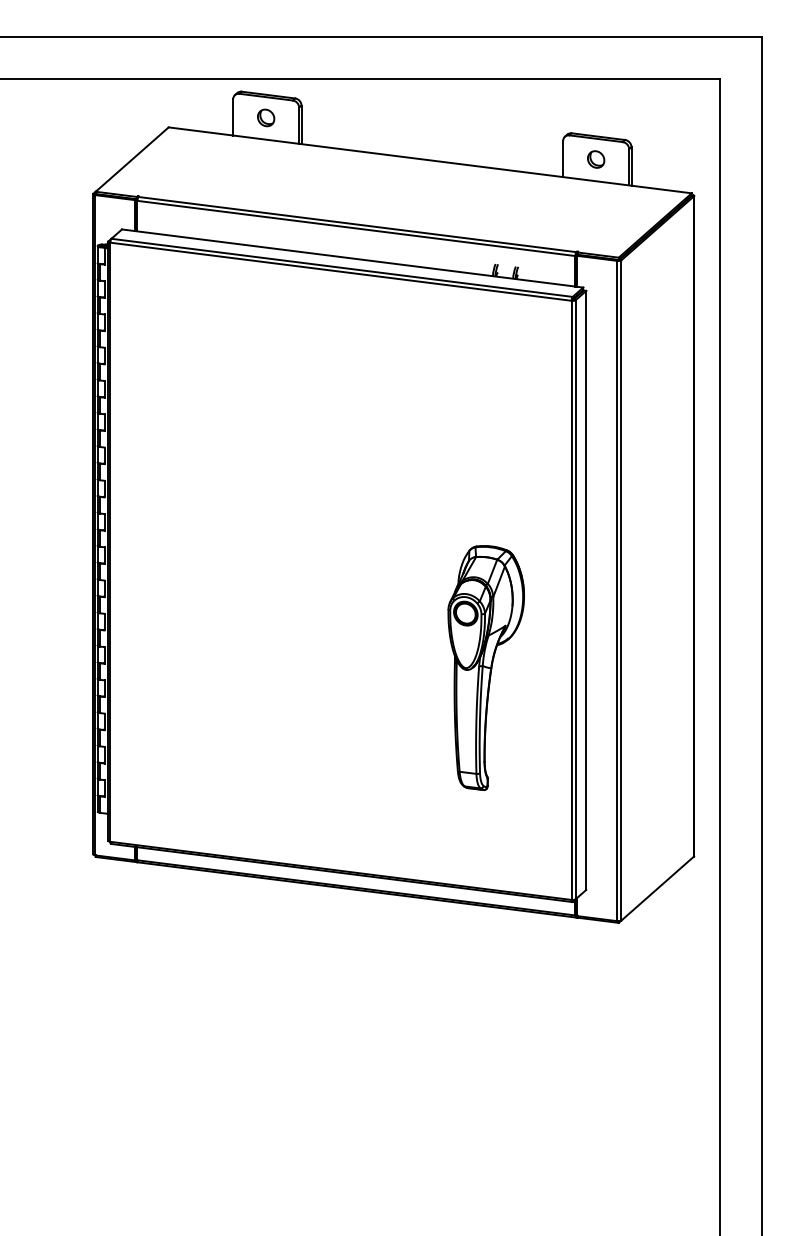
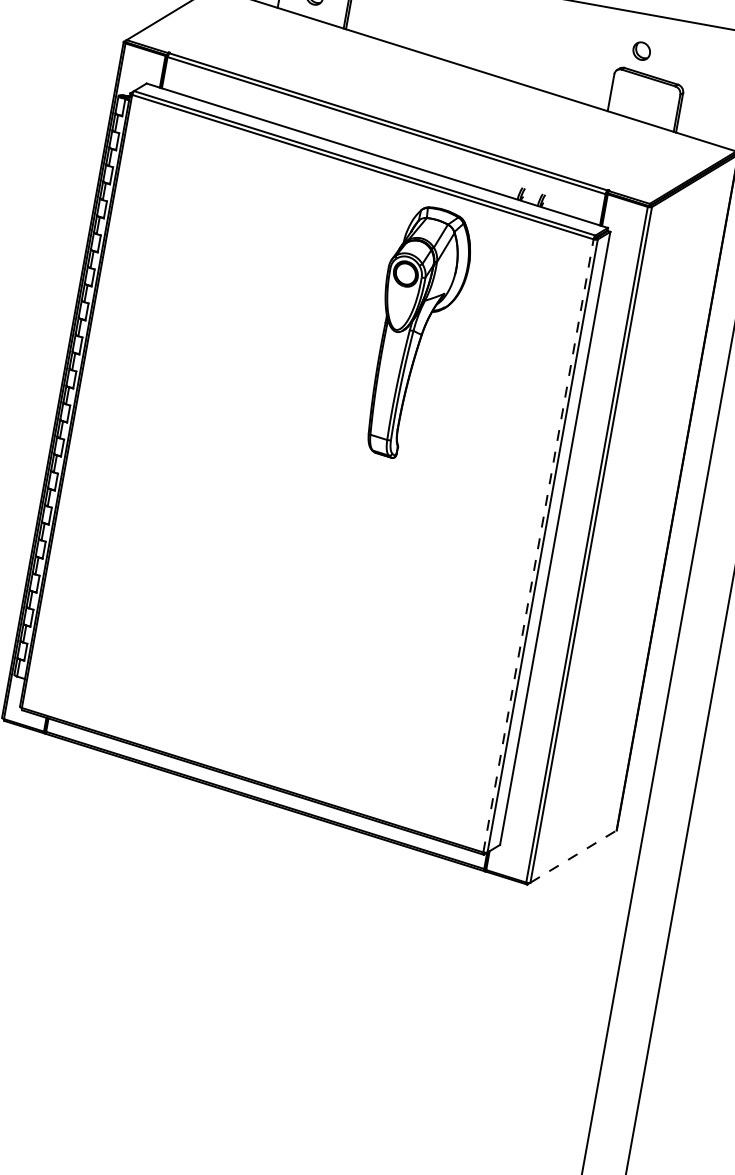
part: (596, 159) -> (642, 51), moved
line: (571, 600) -> (538, 545), solid -> dashed
part: (485, 667) -> (416, 332), moved
line: (658, 888) -> (574, 856), solid -> dashed

